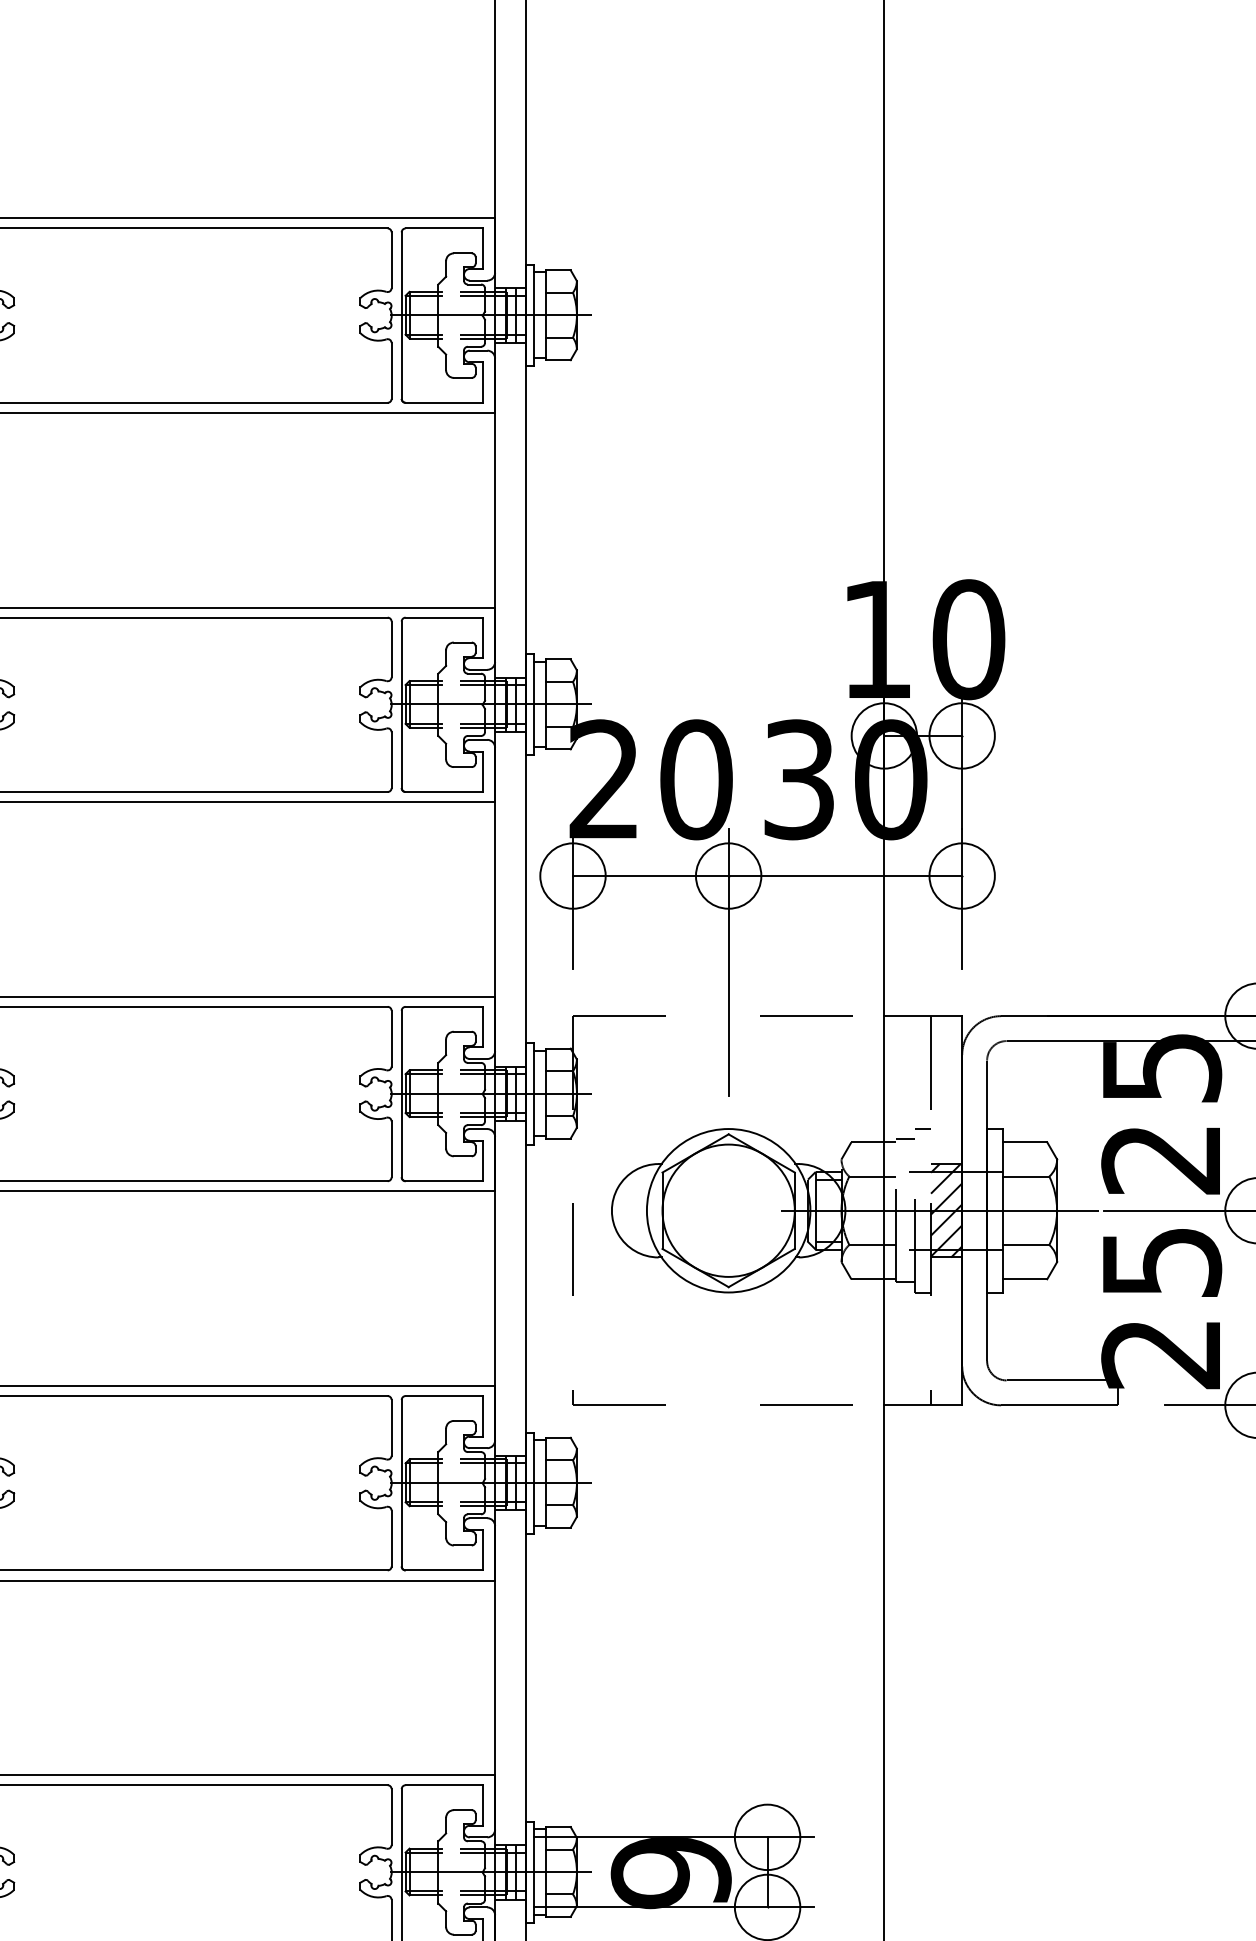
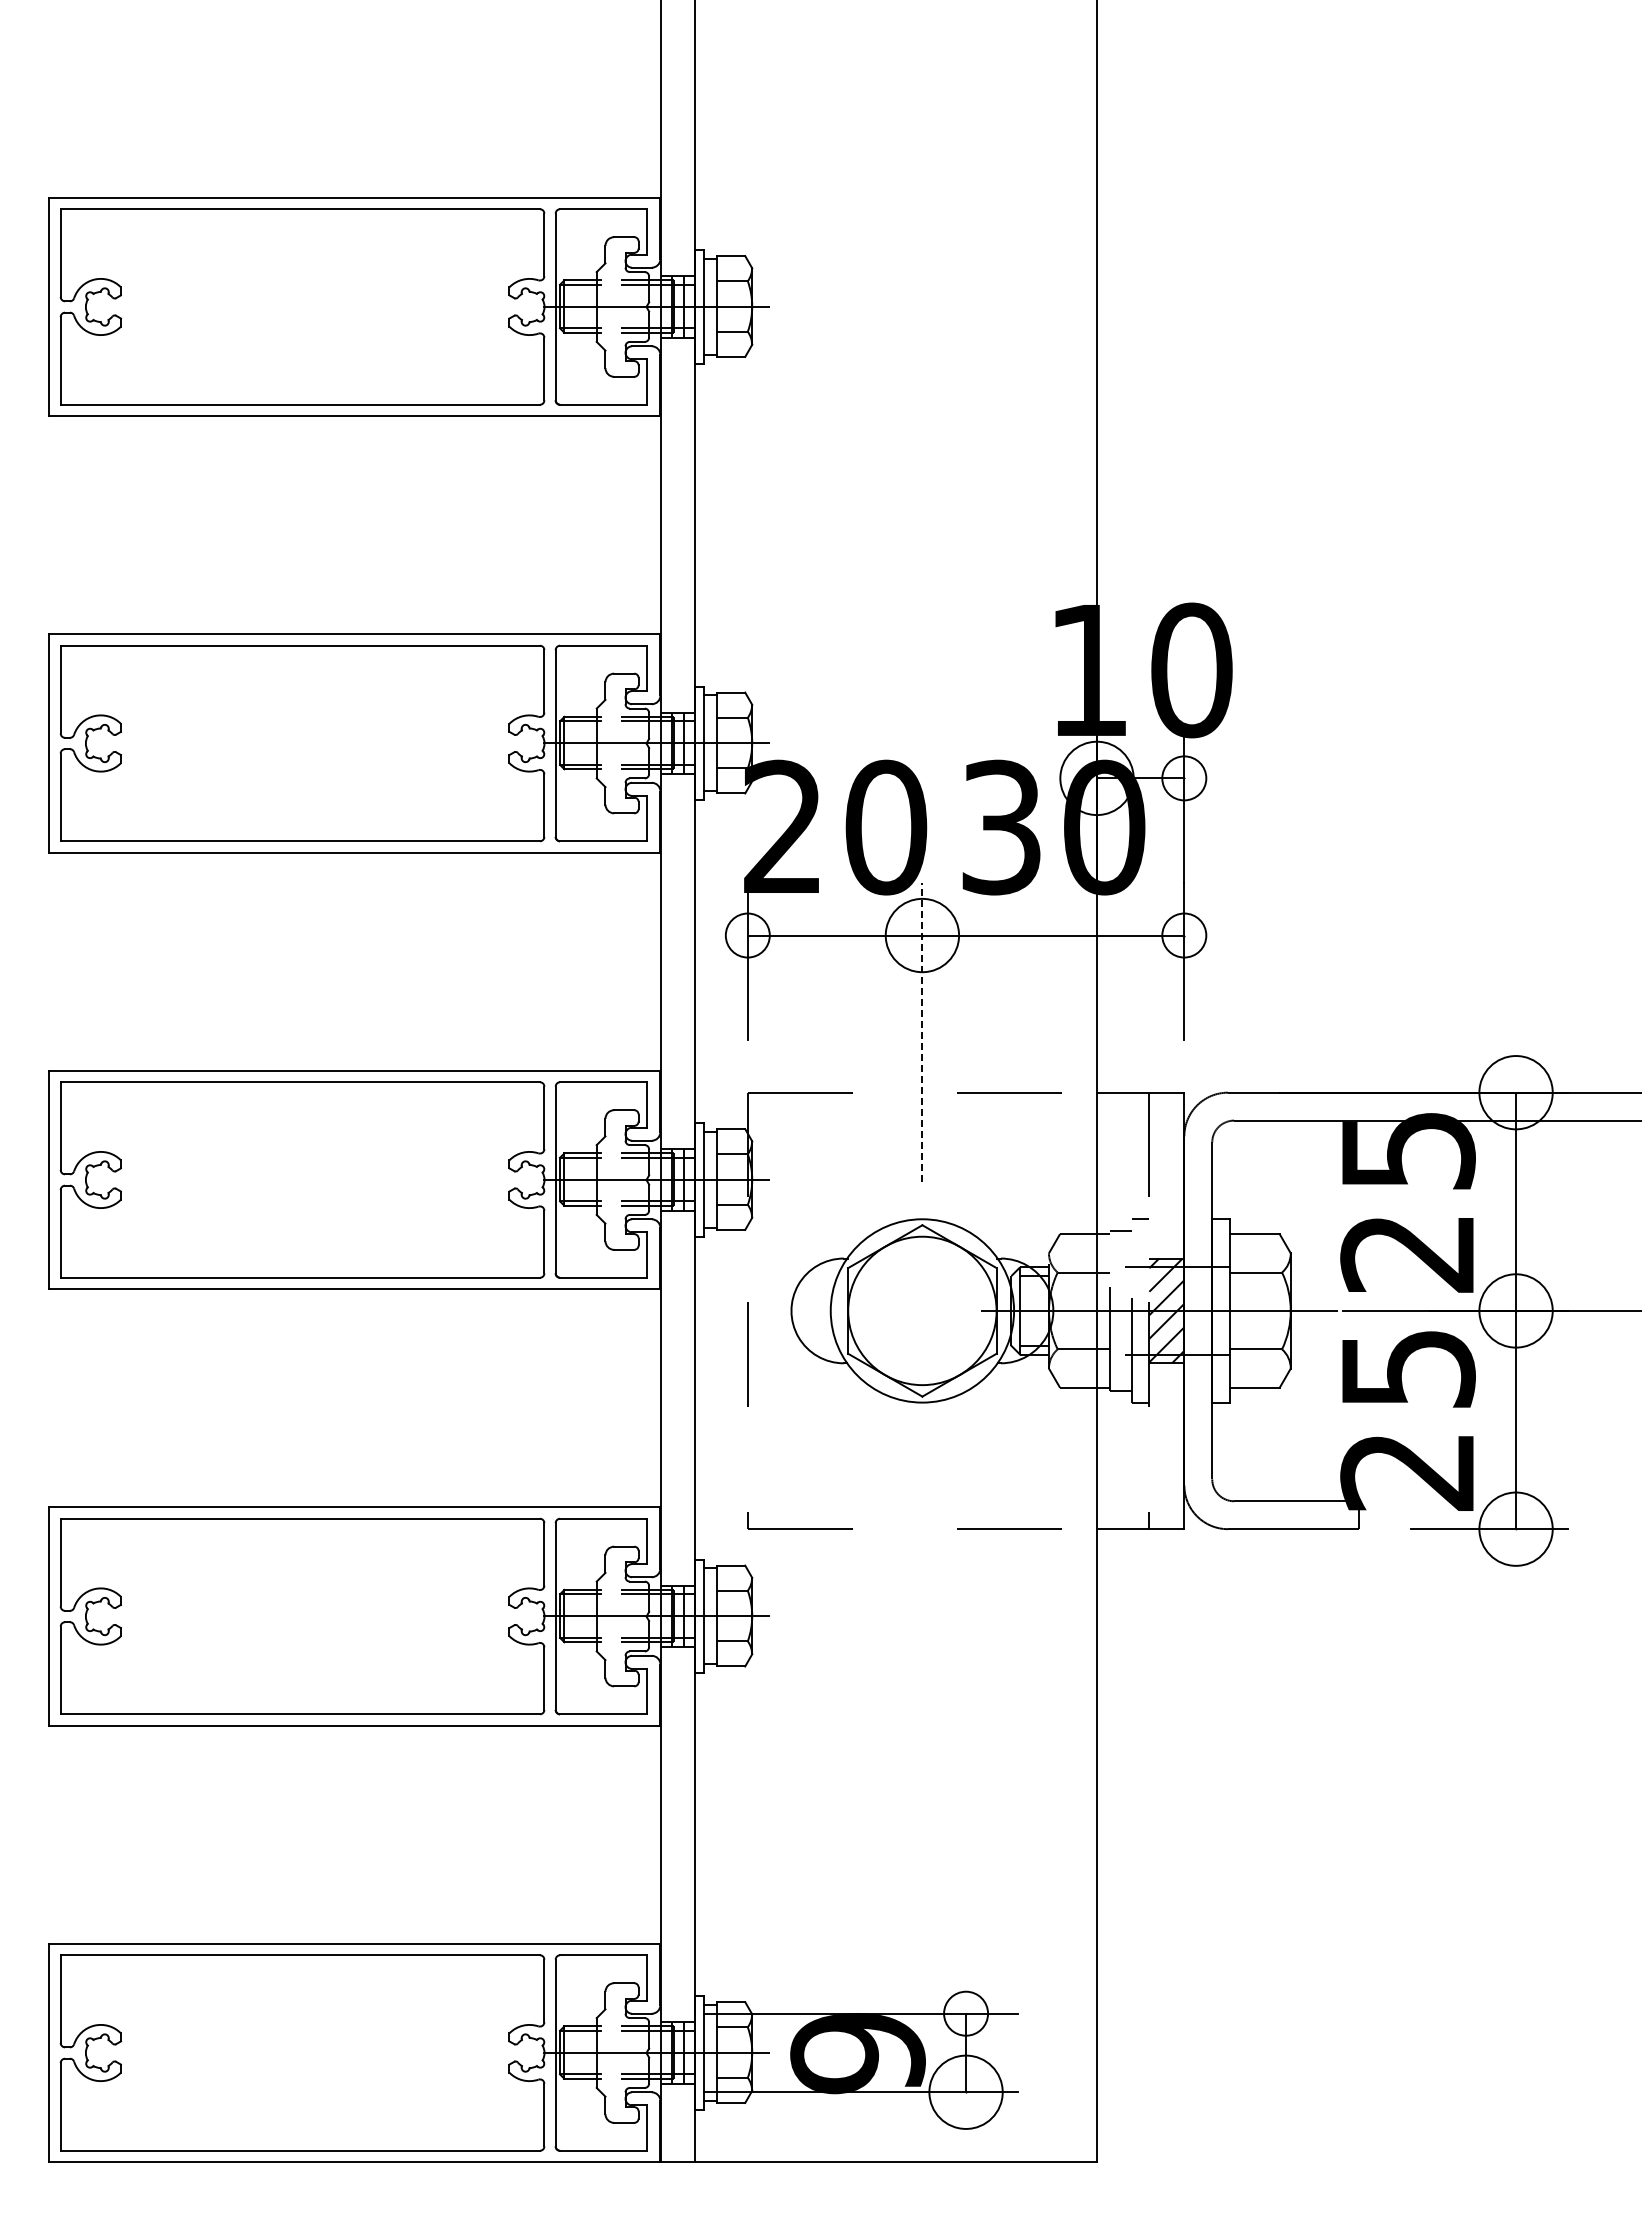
circle: (961, 736) -> (1183, 778), size x0.6
circle: (572, 876) -> (747, 935), size x0.6
circle: (961, 876) -> (1183, 935), size x0.6
line: (728, 961) -> (922, 1031), solid -> dashed
circle: (767, 1837) -> (965, 2013), size x0.6

